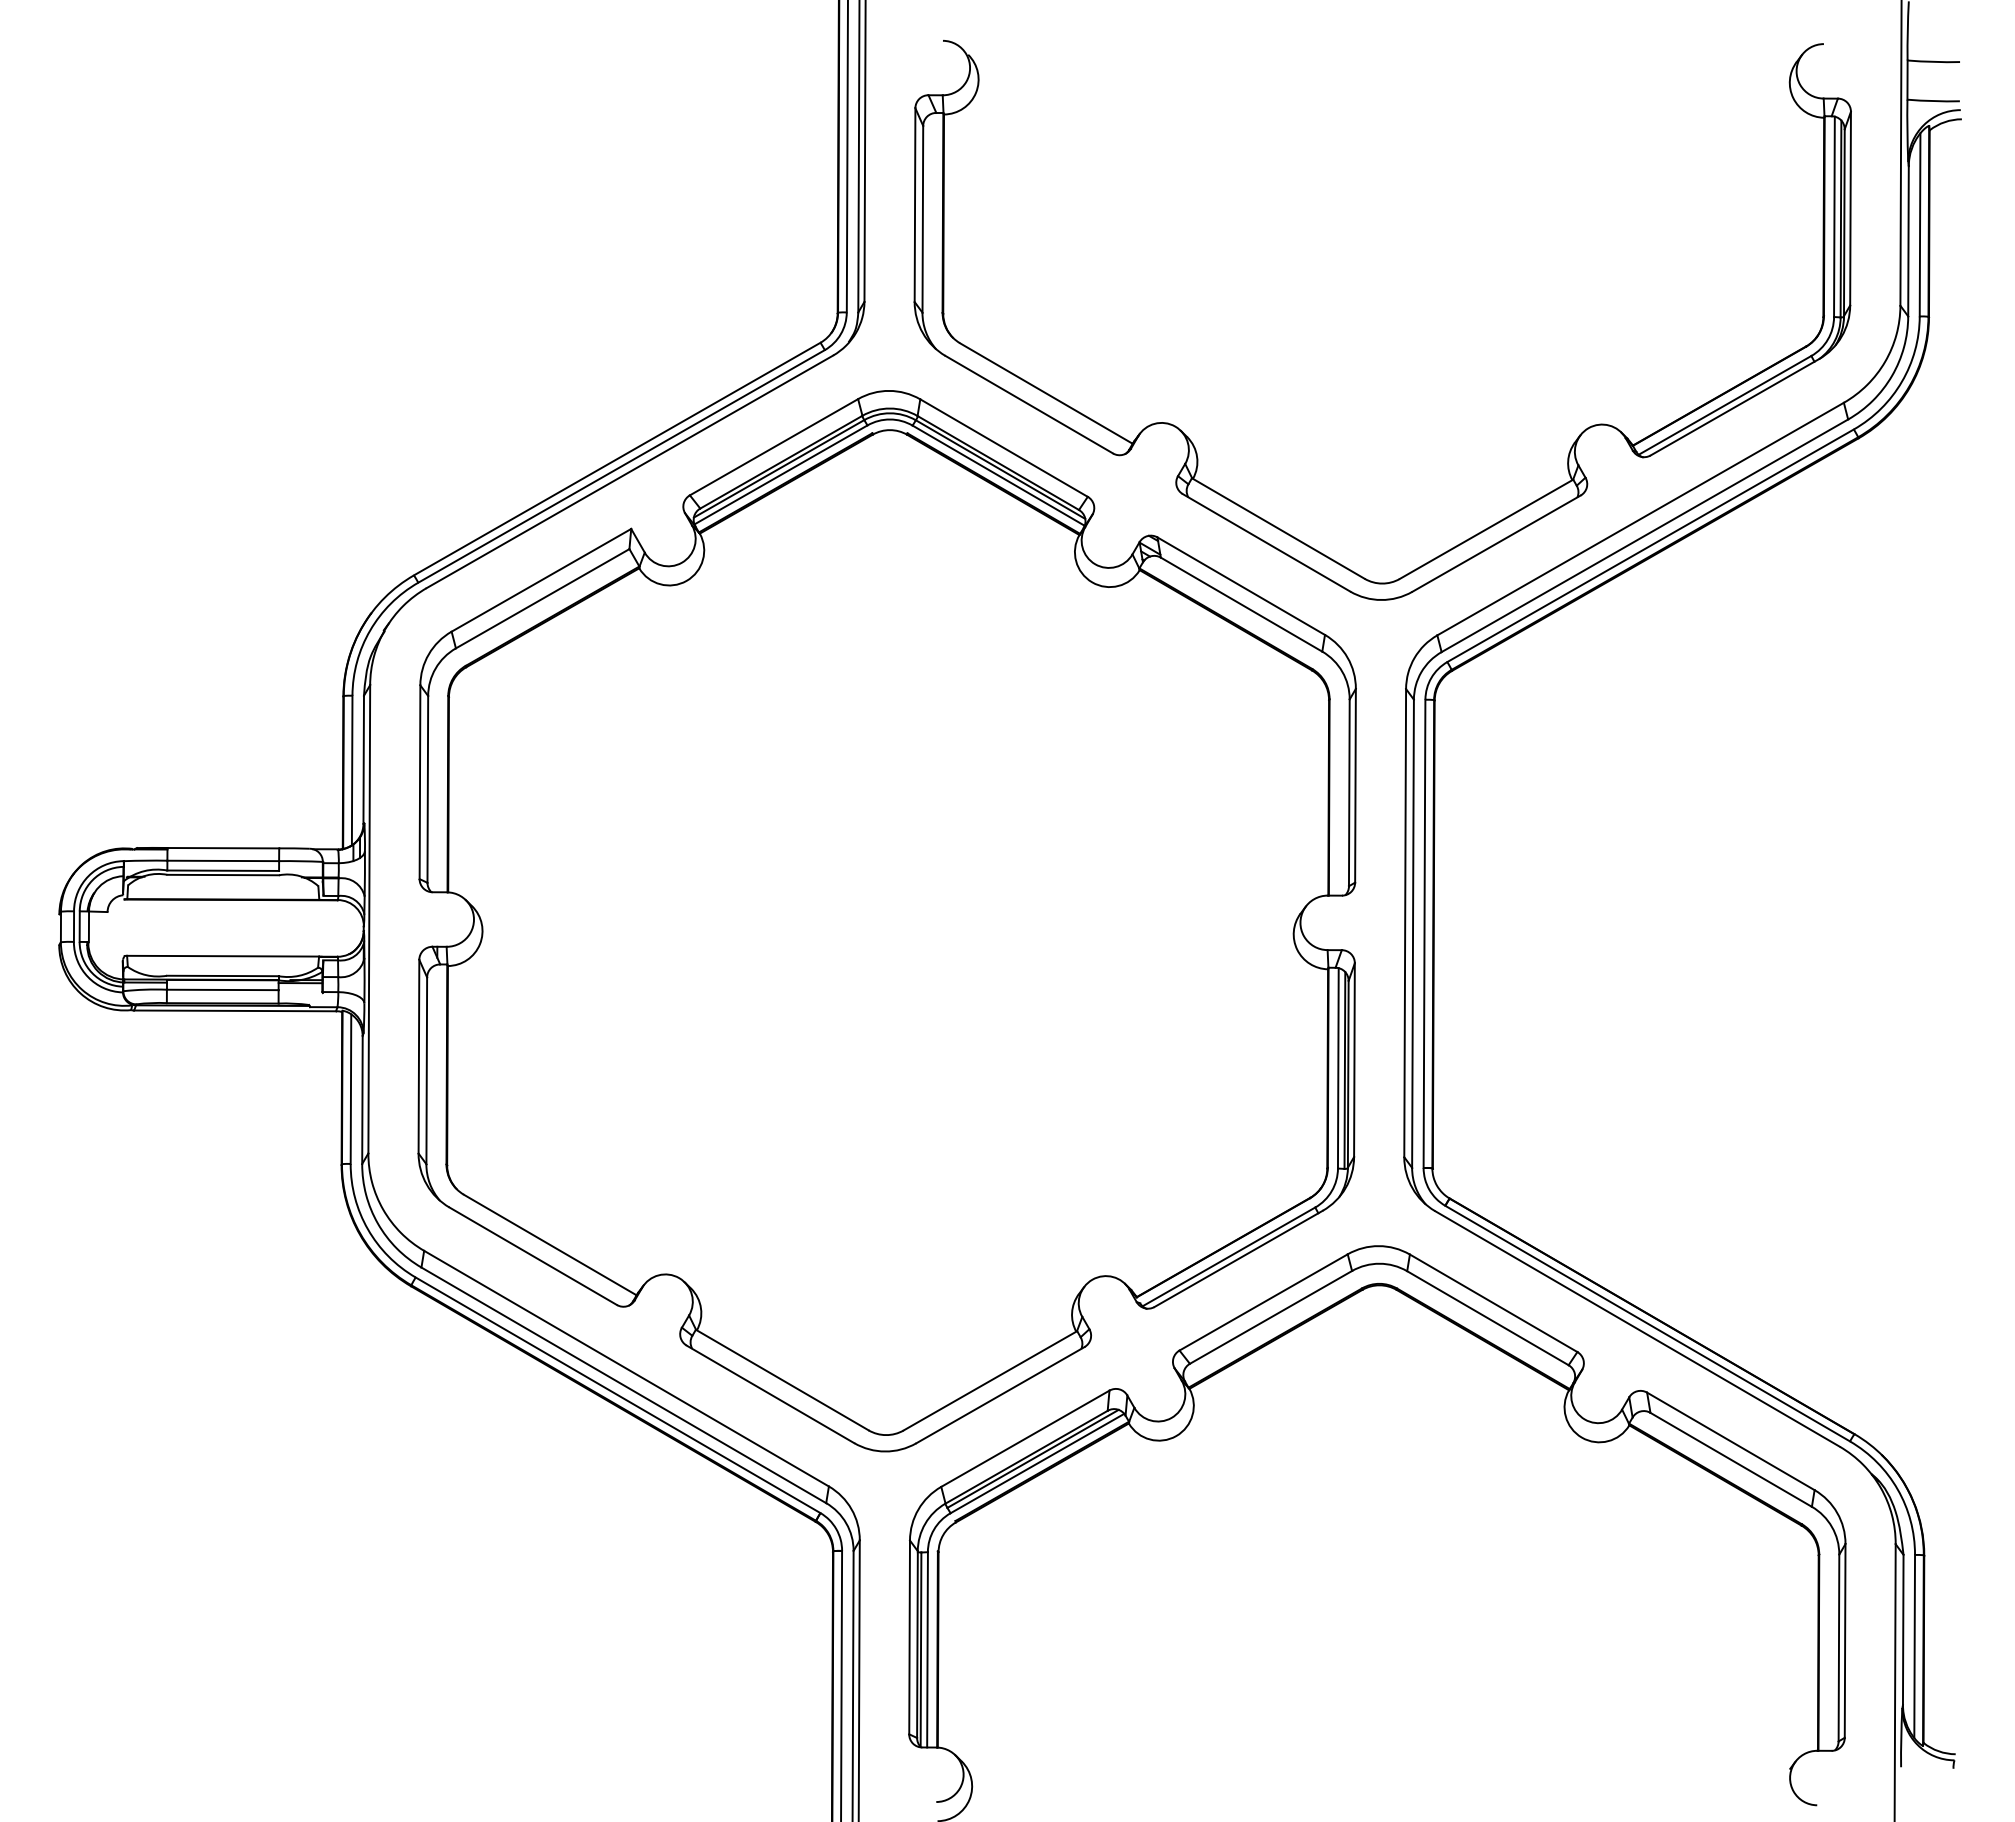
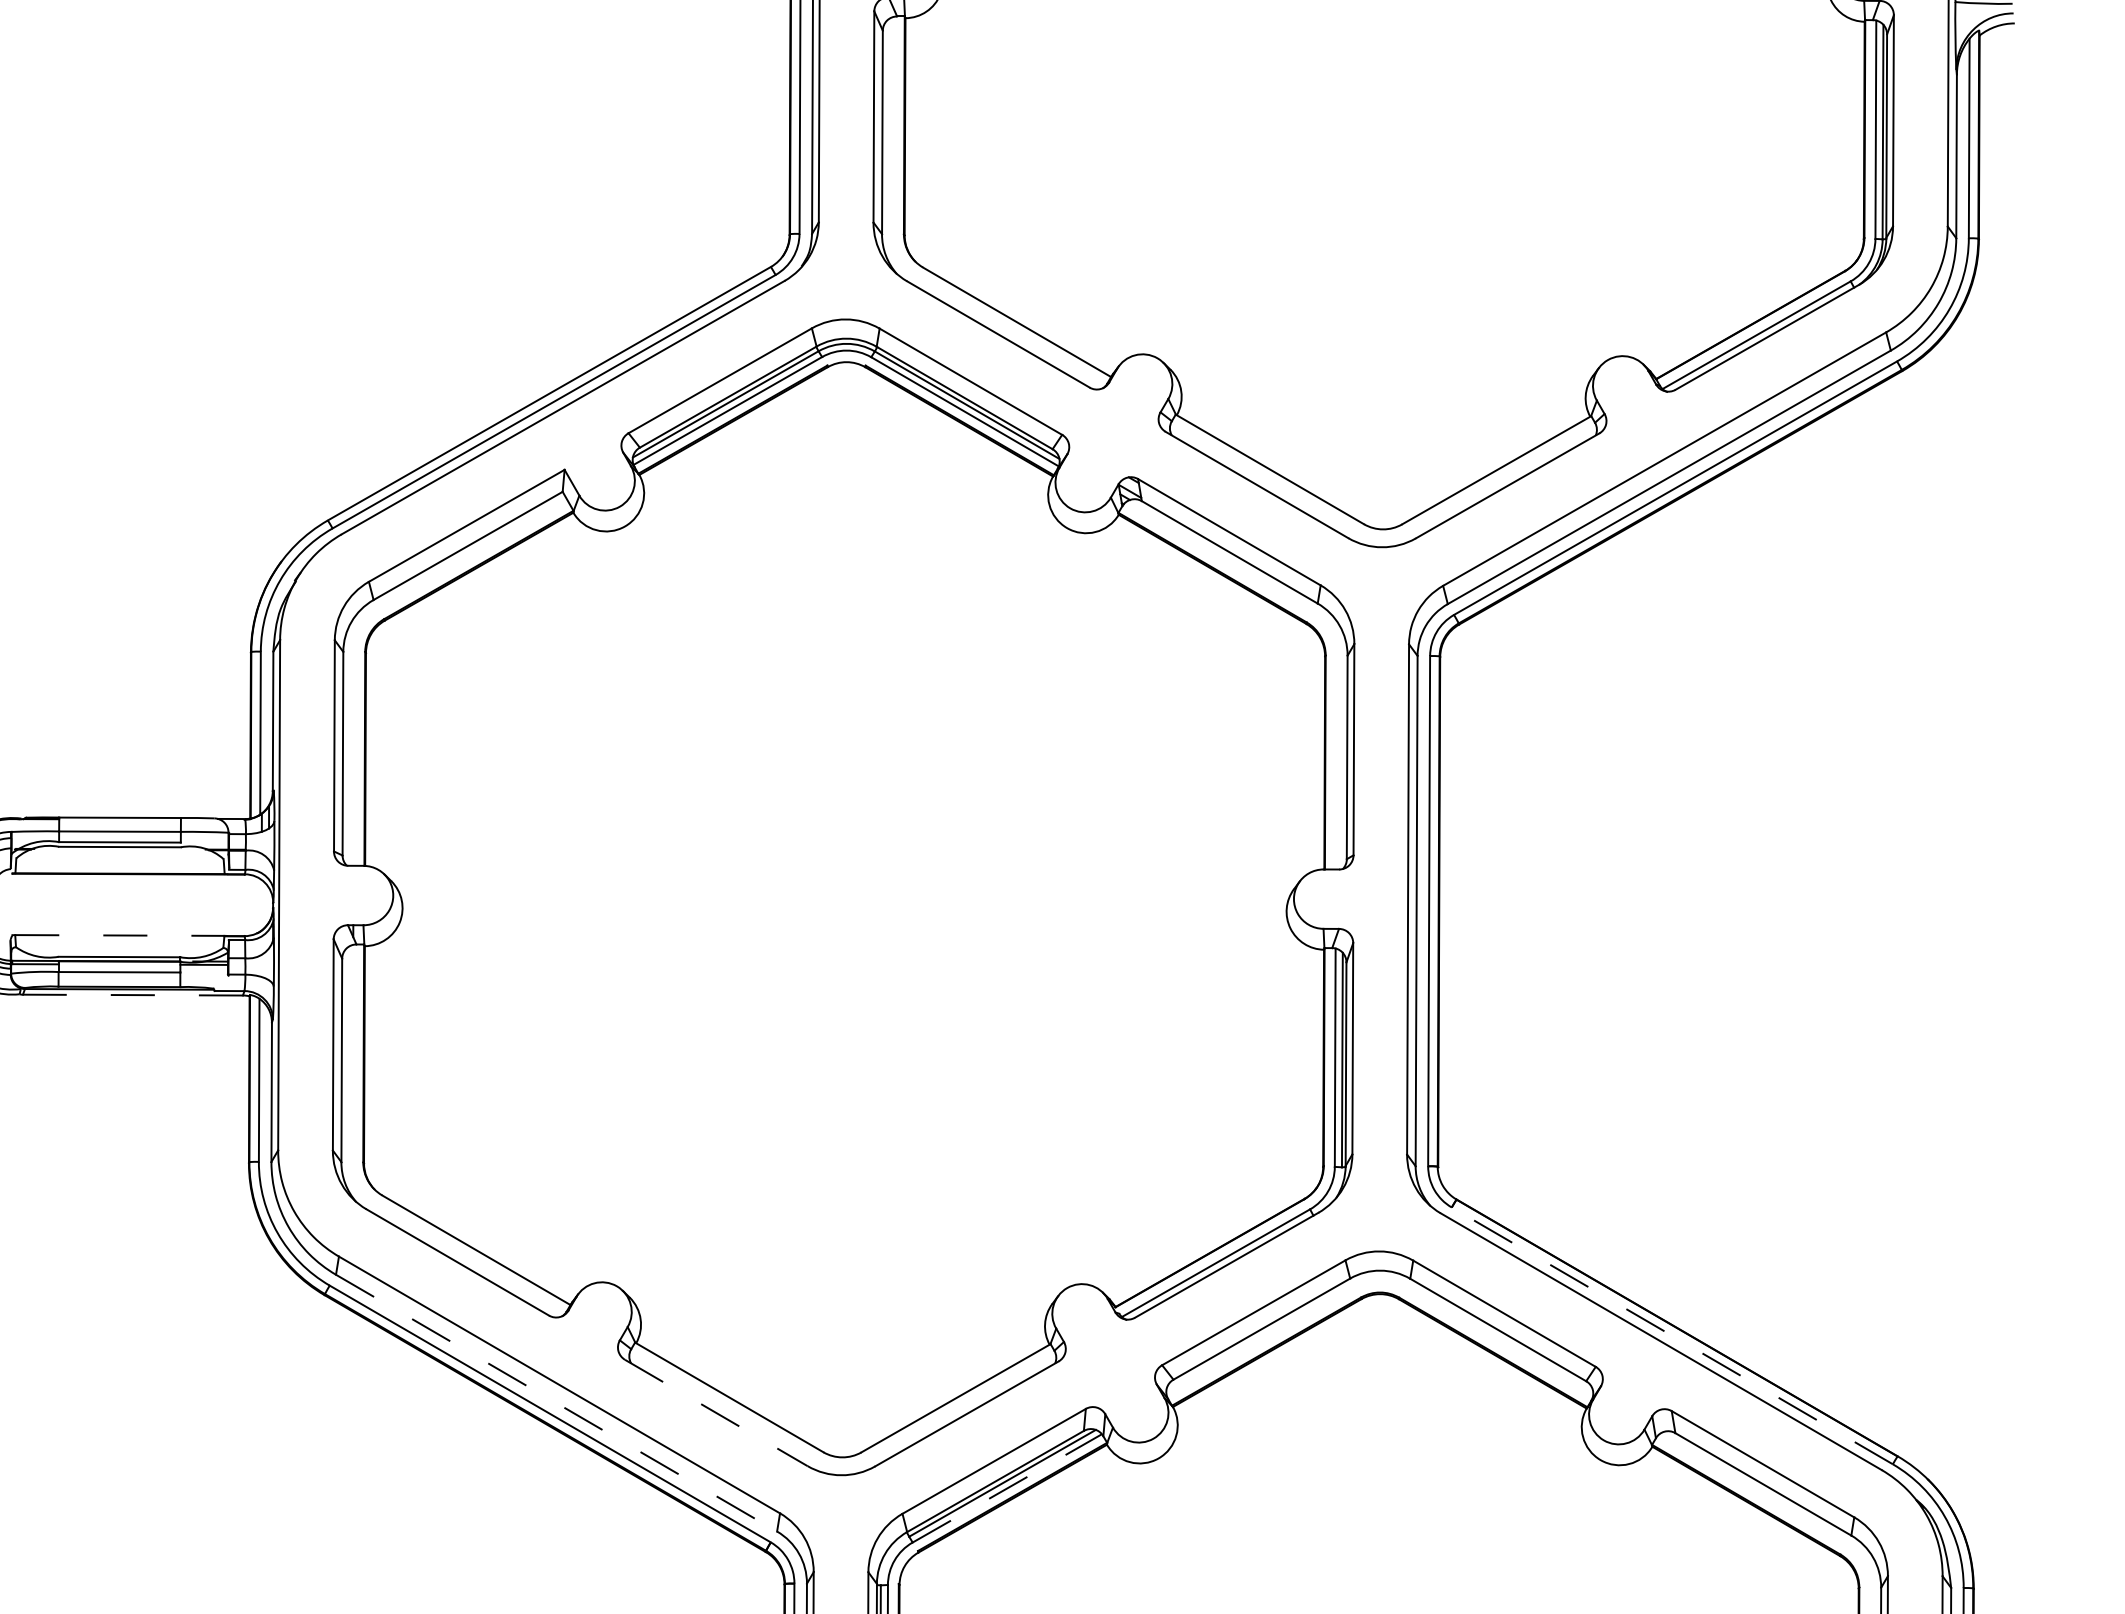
line: (223, 956) -> (120, 935), solid -> dashed
line: (235, 1010) -> (133, 994), solid -> dashed
line: (1647, 1323) -> (1672, 1335), solid -> dashed
line: (624, 1385) -> (557, 1403), solid -> dashed
line: (770, 1394) -> (716, 1413), solid -> dashed
line: (1037, 1463) -> (1007, 1488), solid -> dashed

